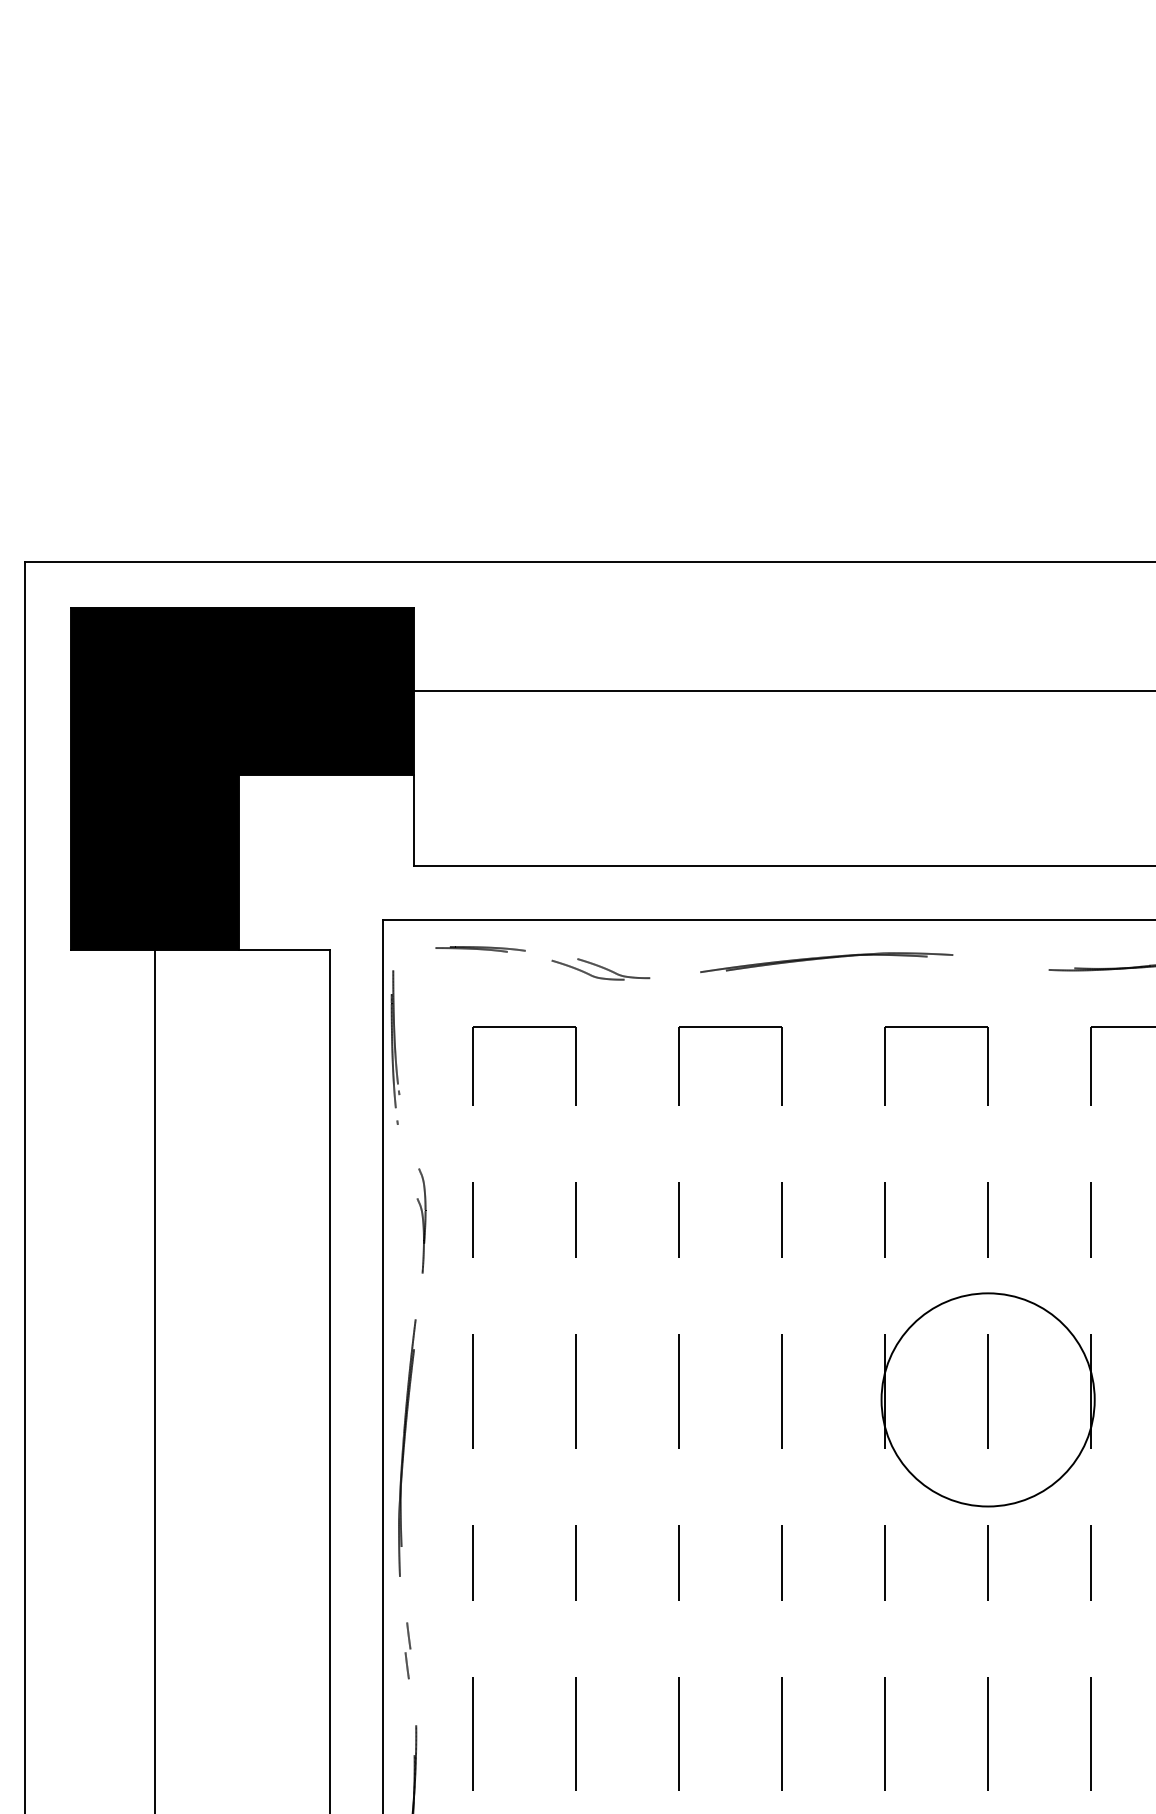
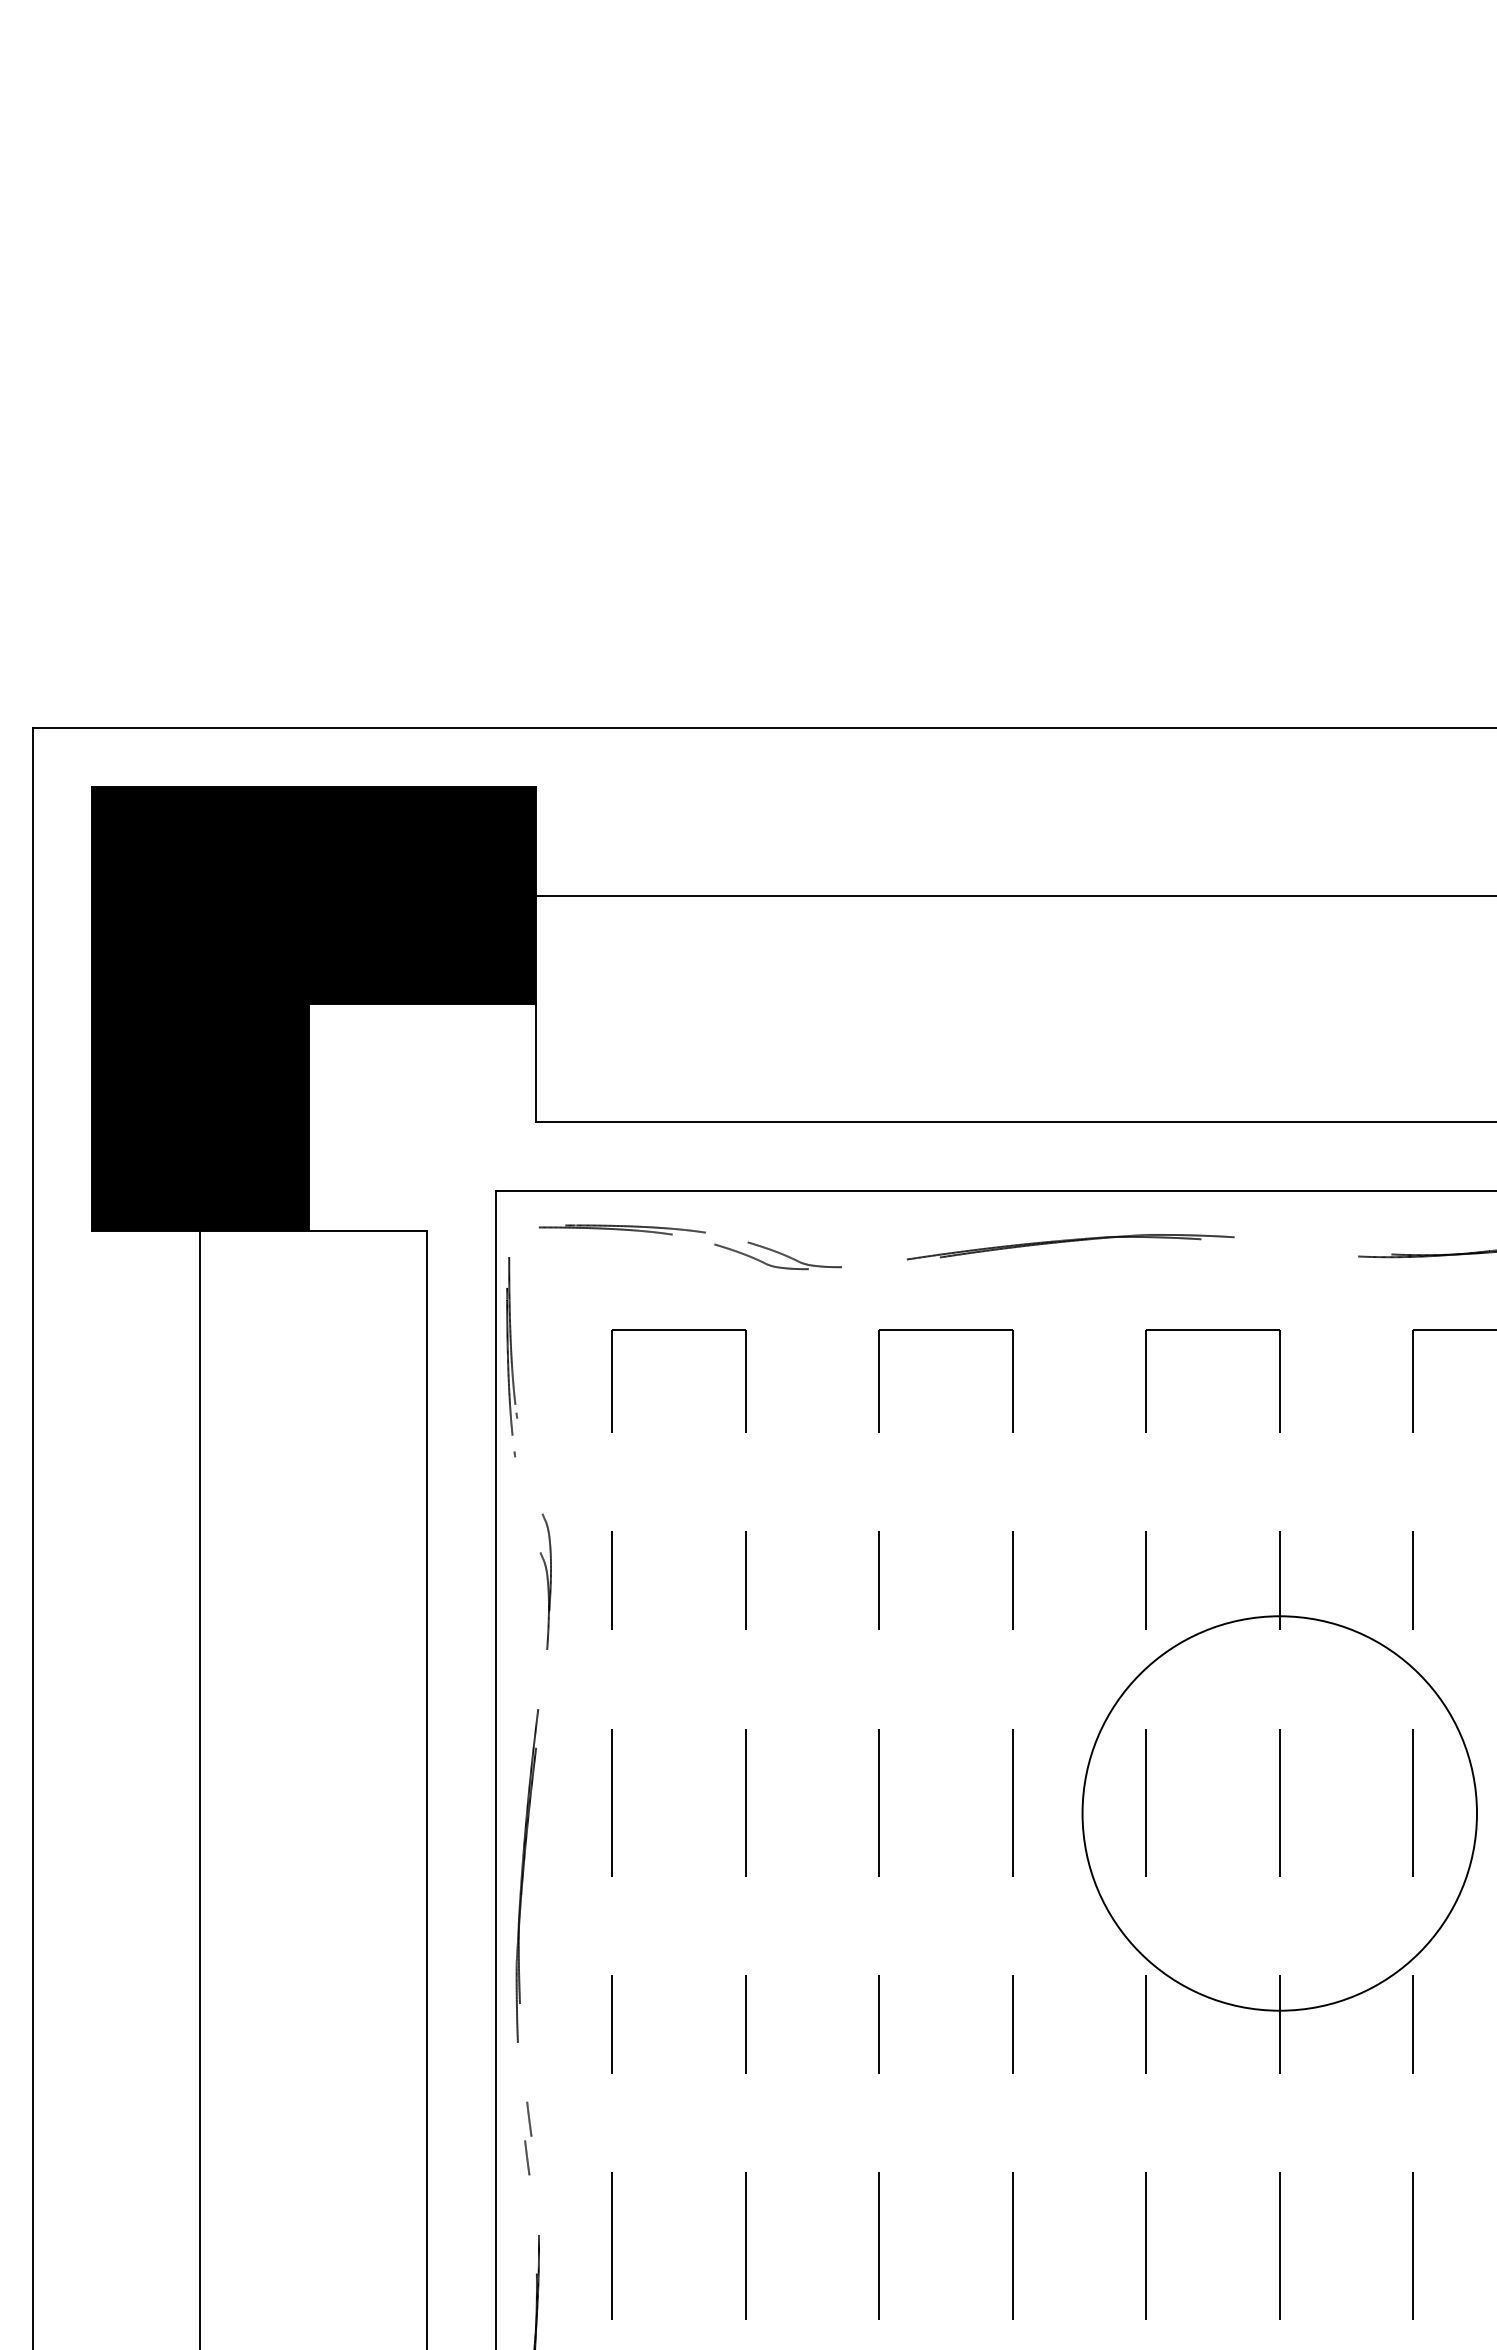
part: (480, 949) -> (622, 1229), size x1.43
circle: (987, 1399) -> (1279, 1813), size x1.43

